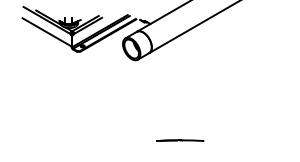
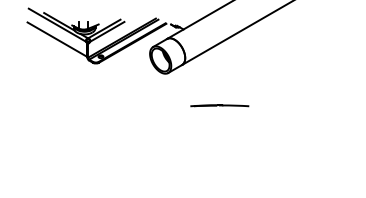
line: (179, 140) -> (219, 105), moved

